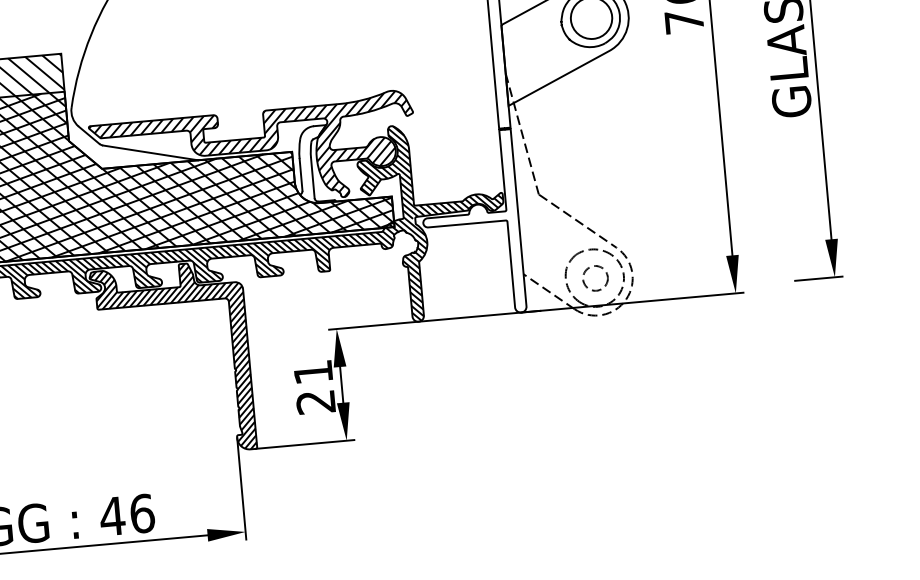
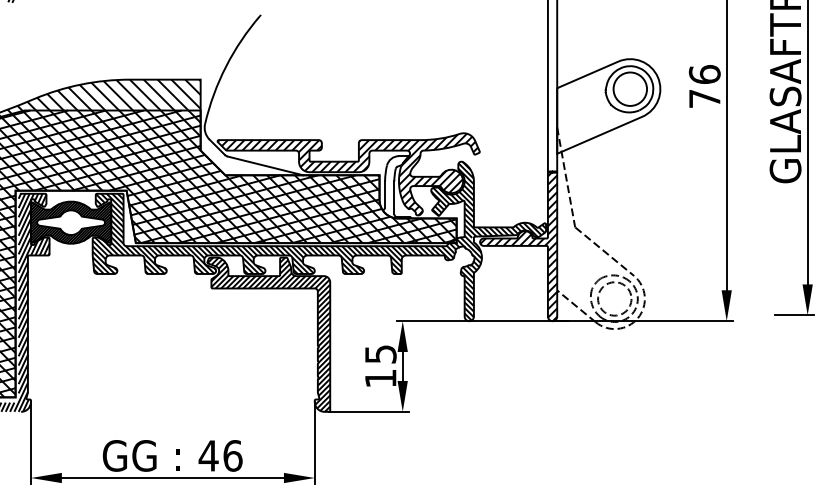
hatch: (471, 224) -> (518, 246), added
circle: (595, 277) -> (614, 298), size x1.67
text: (314, 387) -> (380, 366), 21 -> 15

